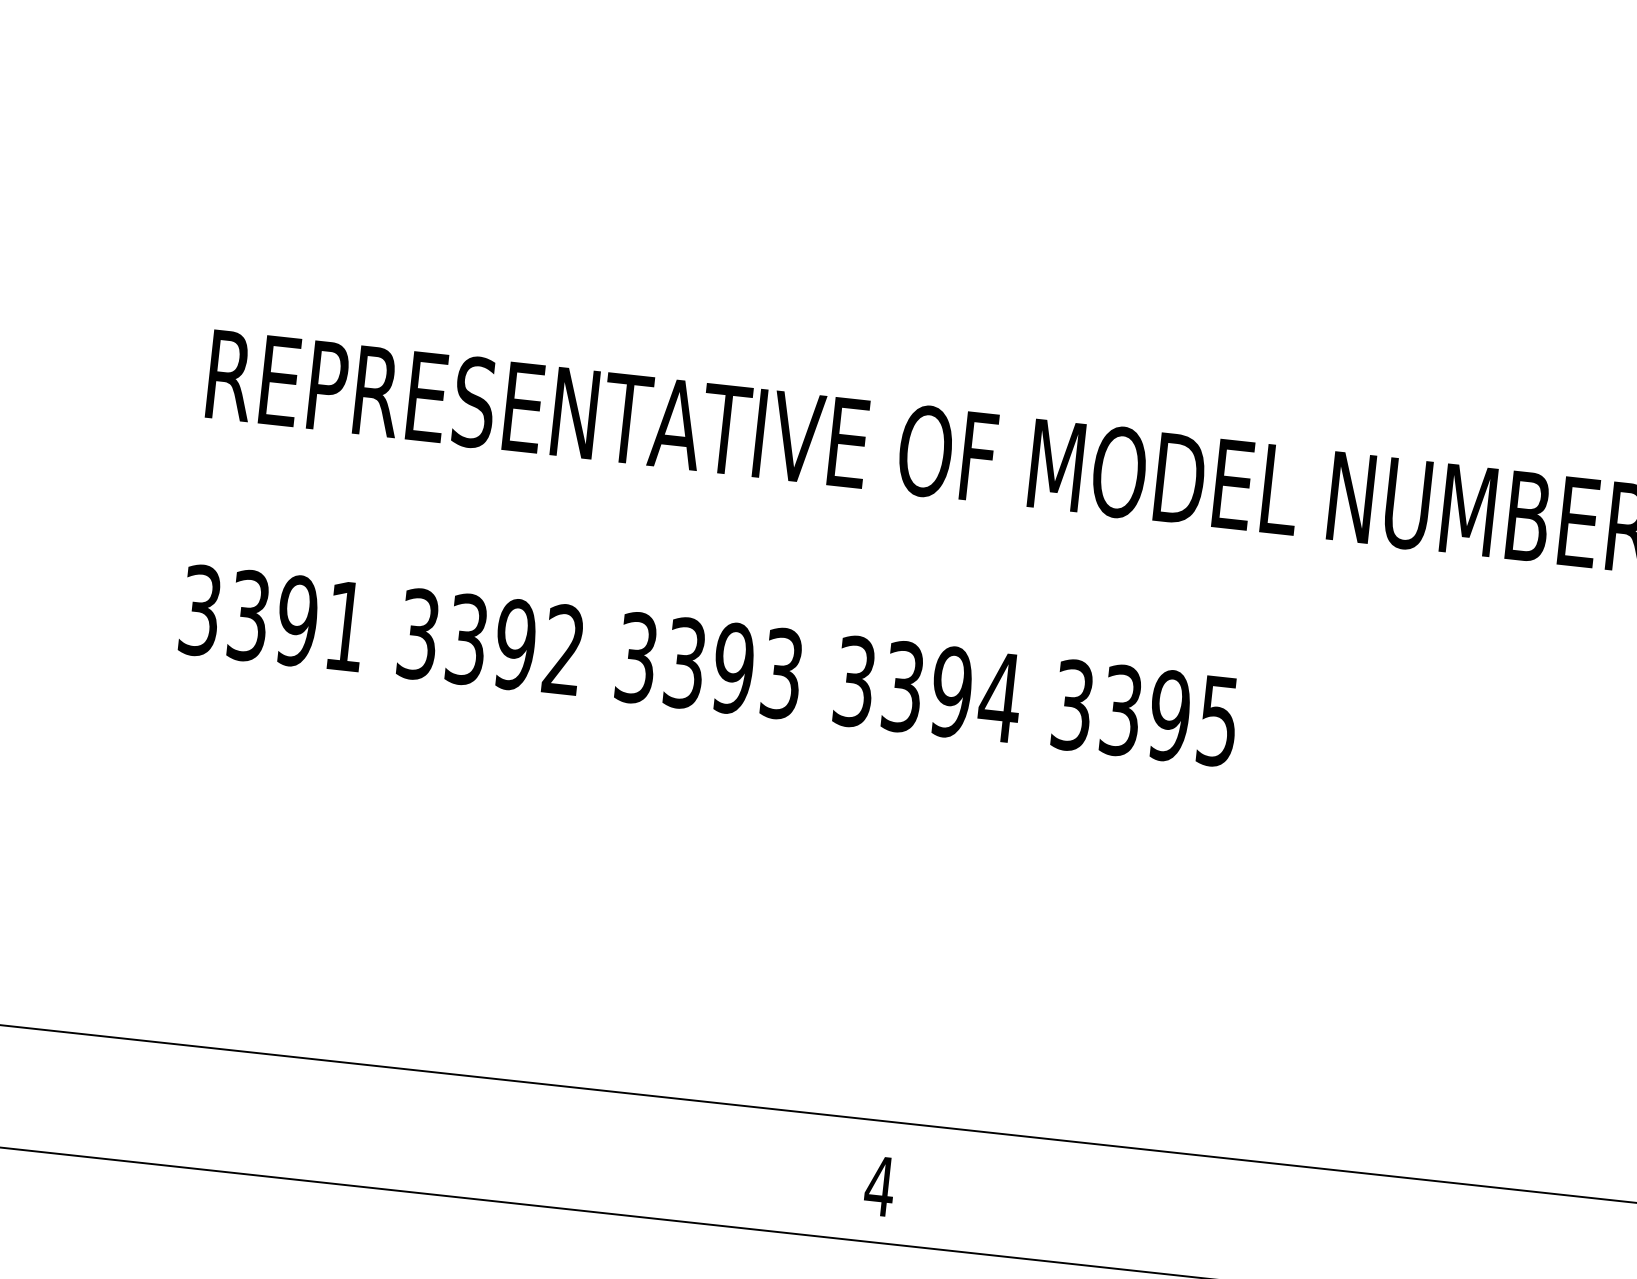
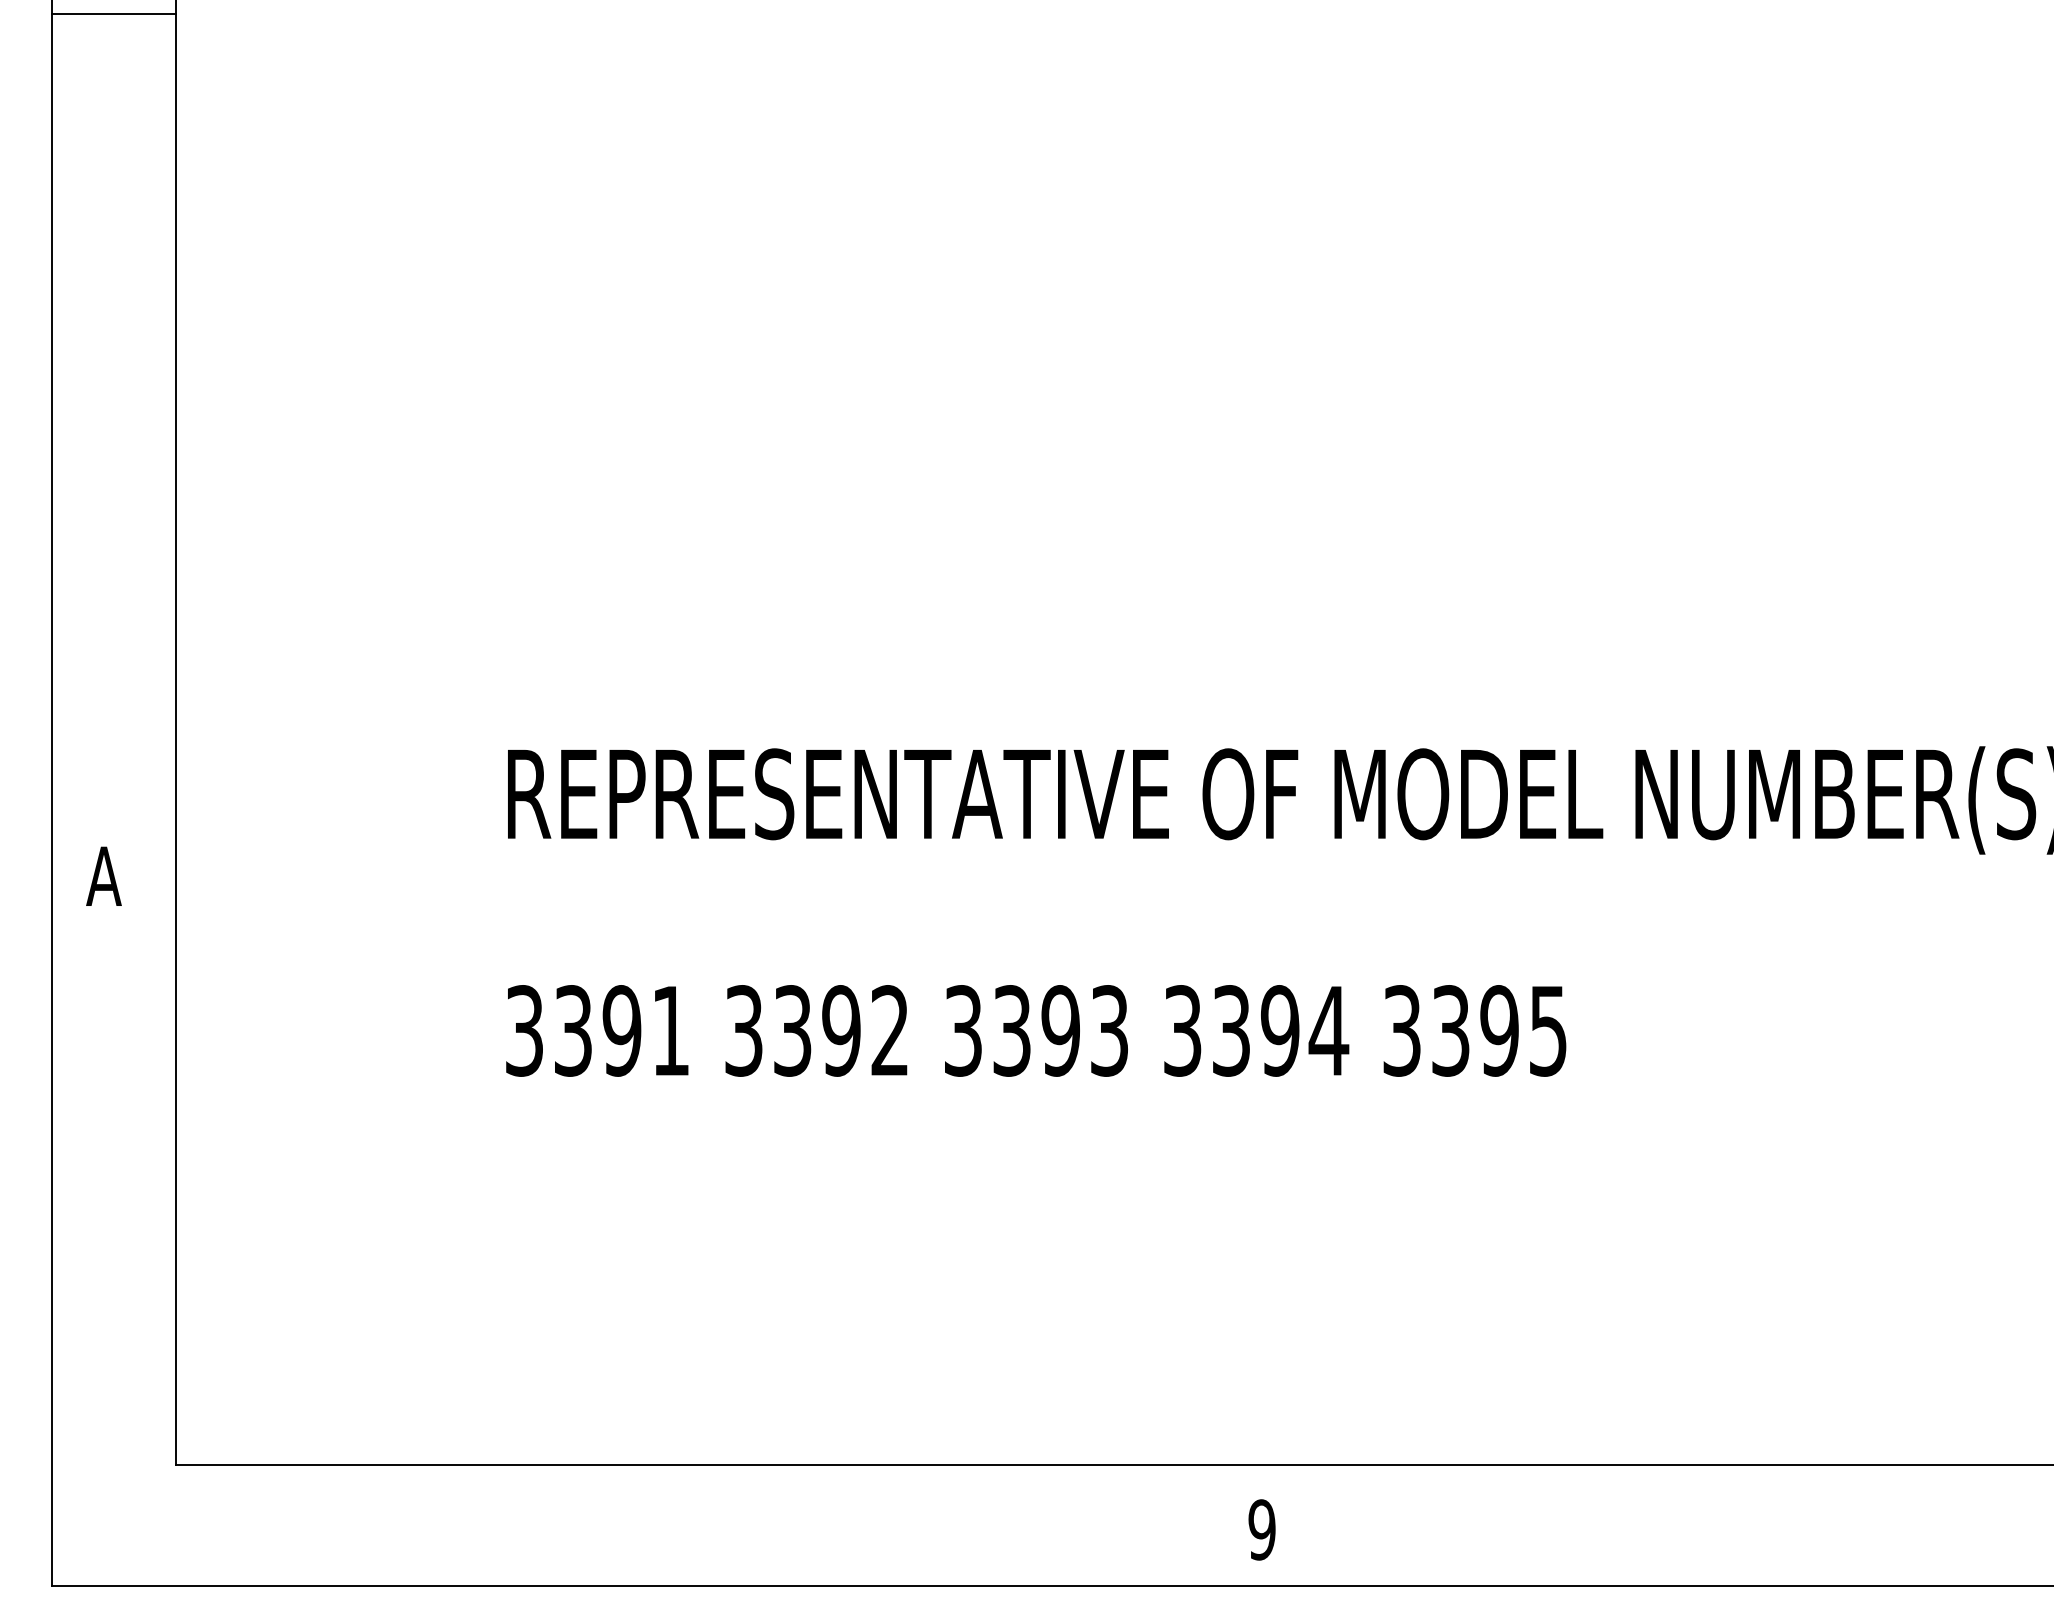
text: (879, 1185) -> (1261, 1529), 4 -> 9

